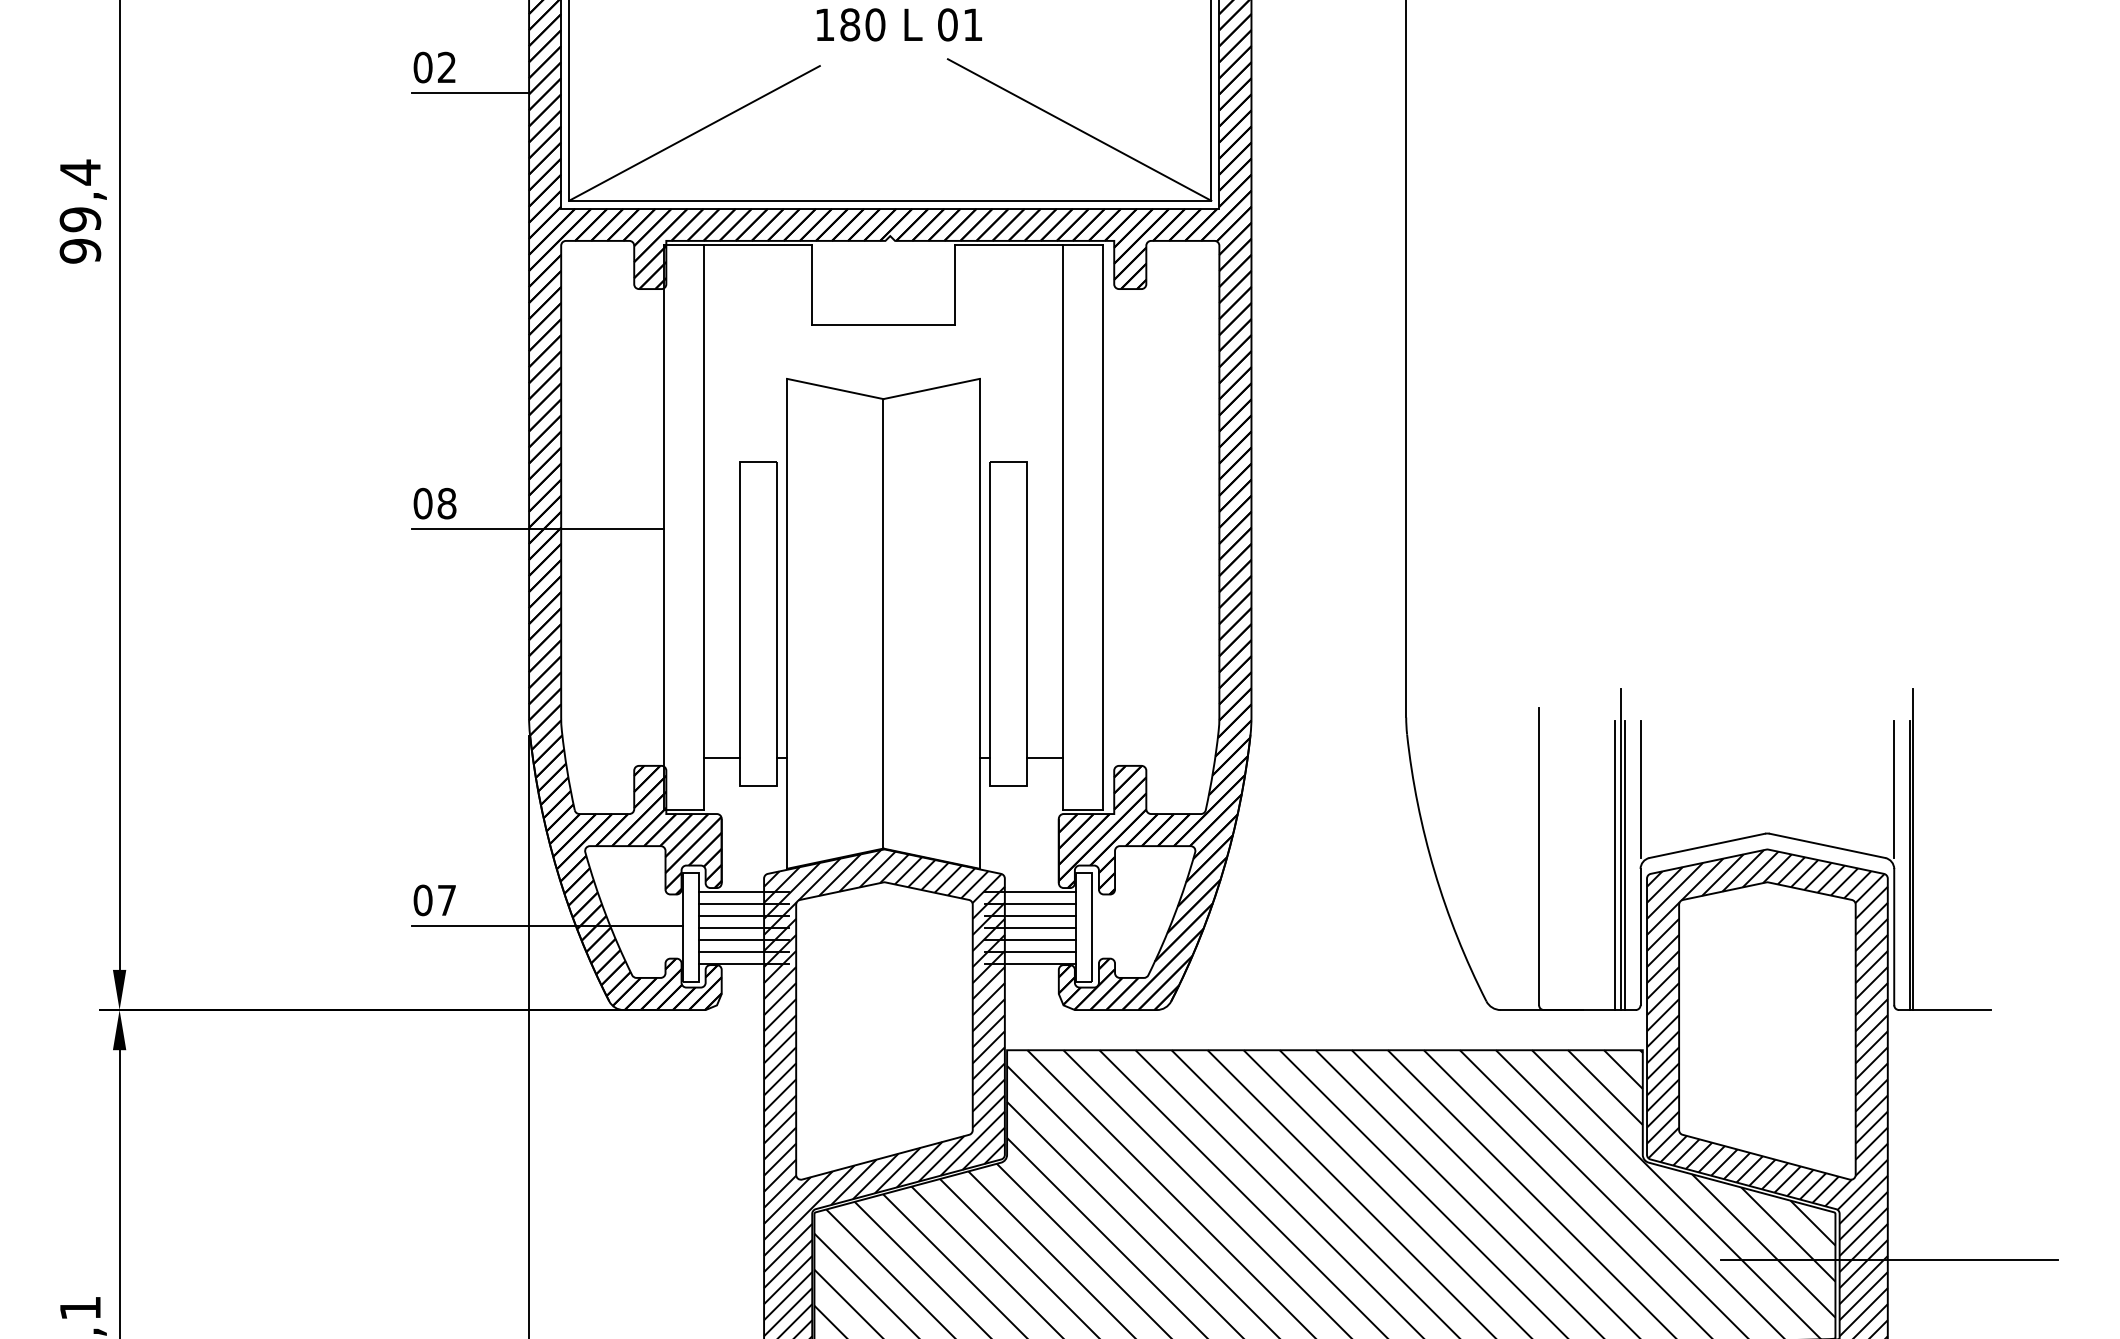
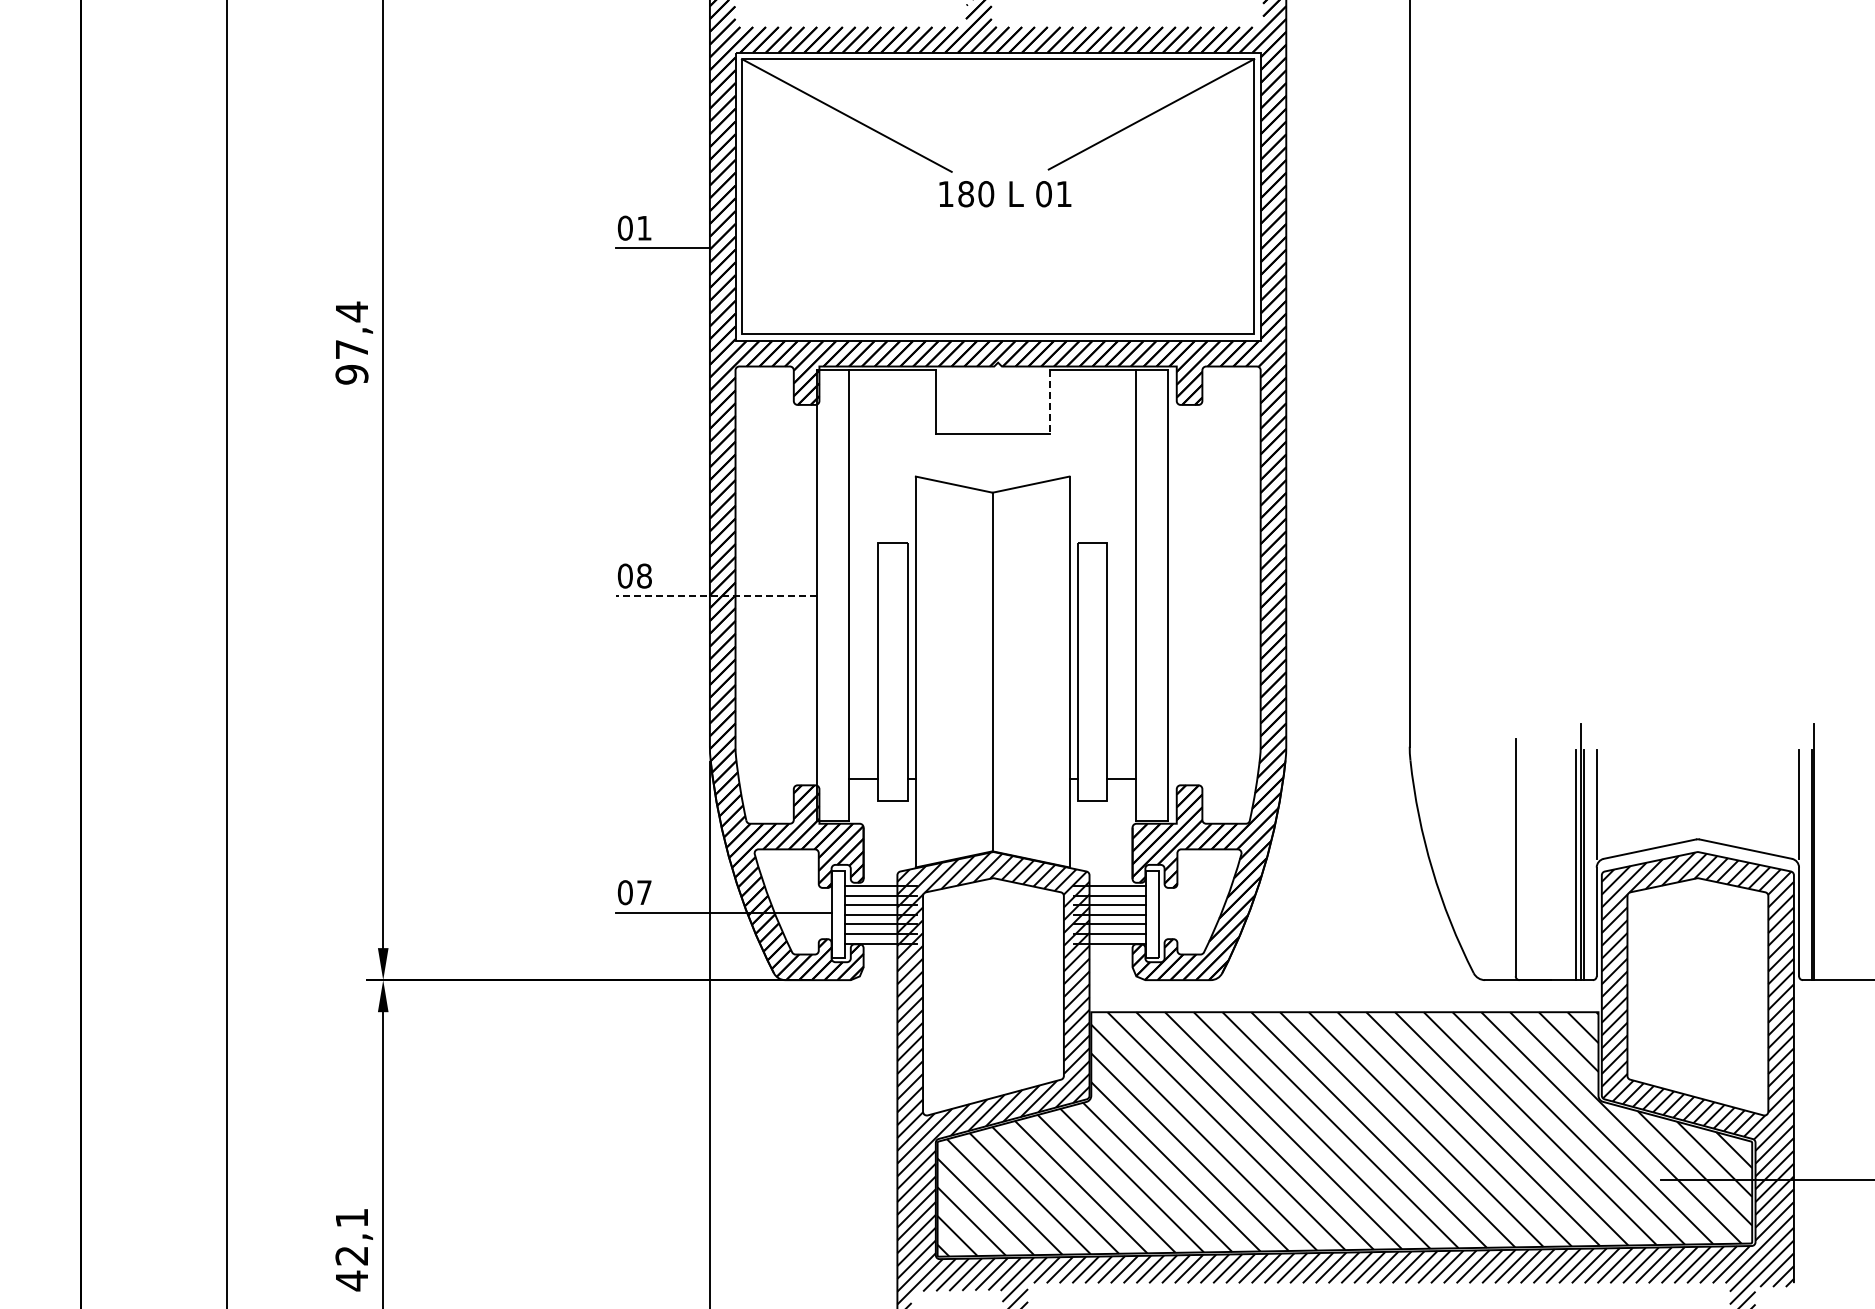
text: (447, 66) -> (644, 227), 02 -> 01
line: (1080, 129) -> (1149, 277), removed
line: (693, 133) -> (841, 280), removed
text: (79, 219) -> (351, 349), 99,4 -> 97,4
line: (954, 286) -> (1049, 402), solid -> dashed
line: (537, 529) -> (716, 596), solid -> dashed

